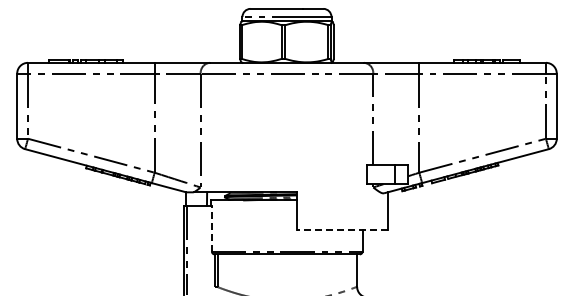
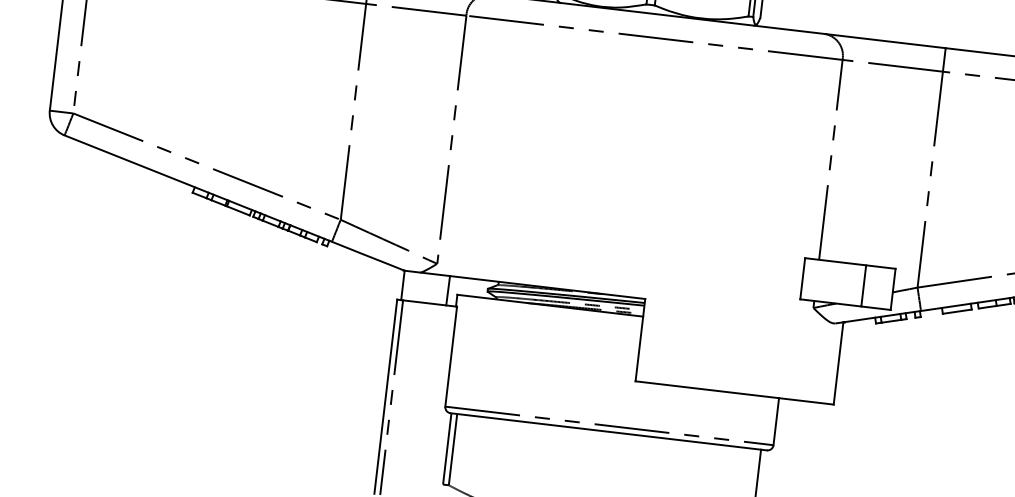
line: (211, 228) -> (450, 355), dashed -> solid
line: (341, 230) -> (733, 393), dashed -> solid

